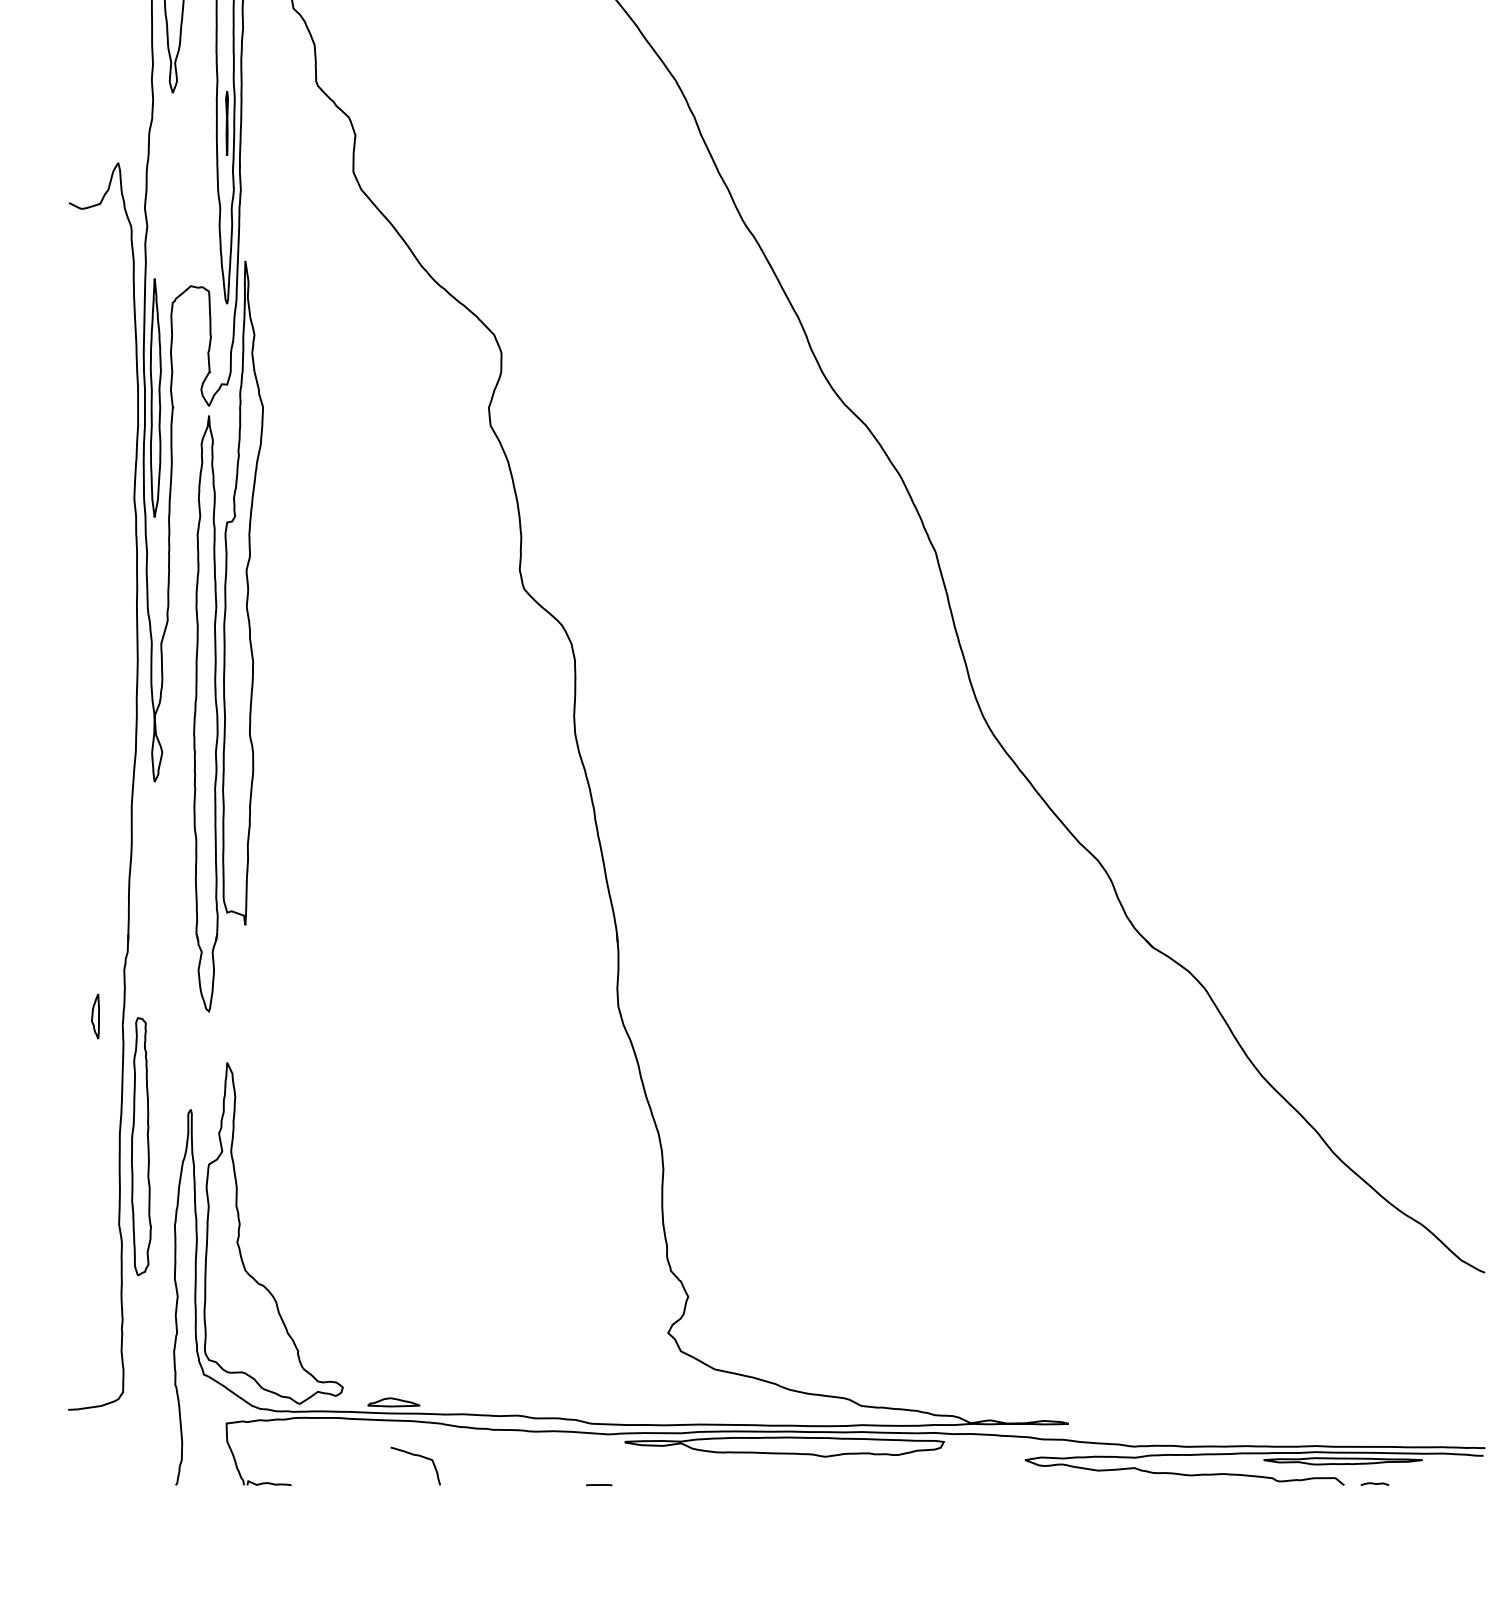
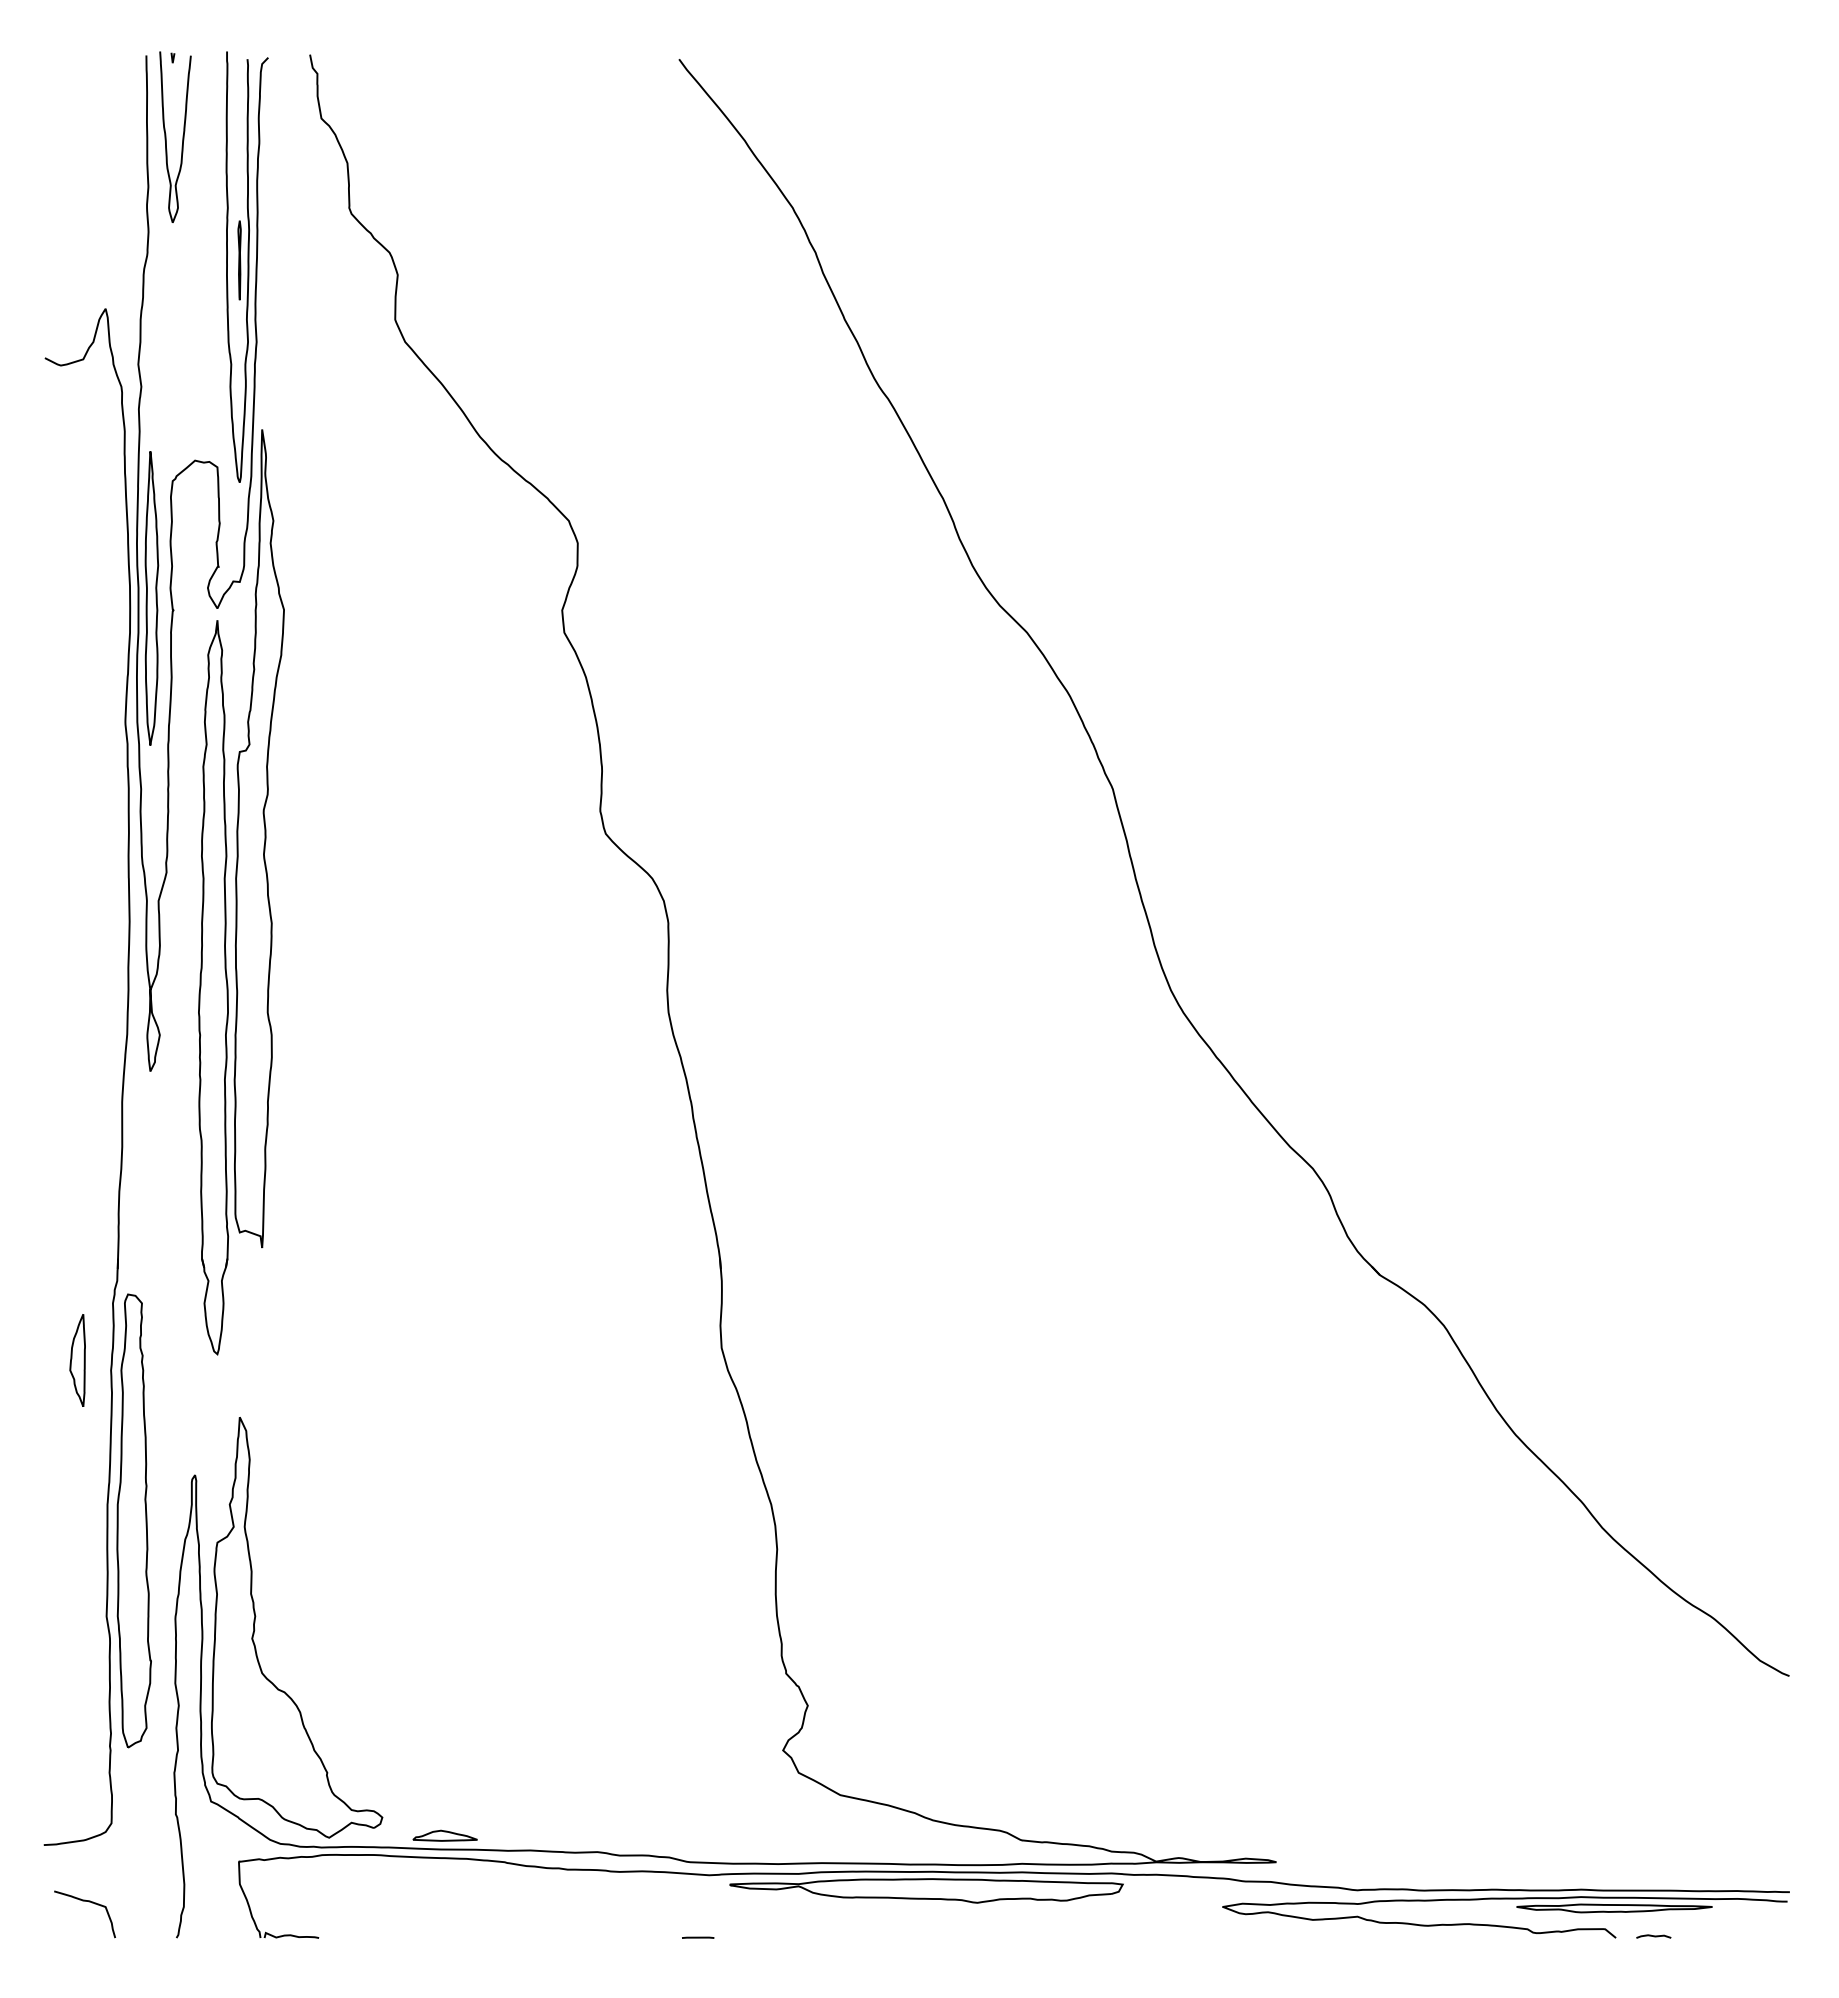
part: (95, 1016) -> (77, 1360), size x1.67
part: (140, 1146) -> (133, 1520), size x1.43
curve: (418, 1456) -> (88, 1902), moved

